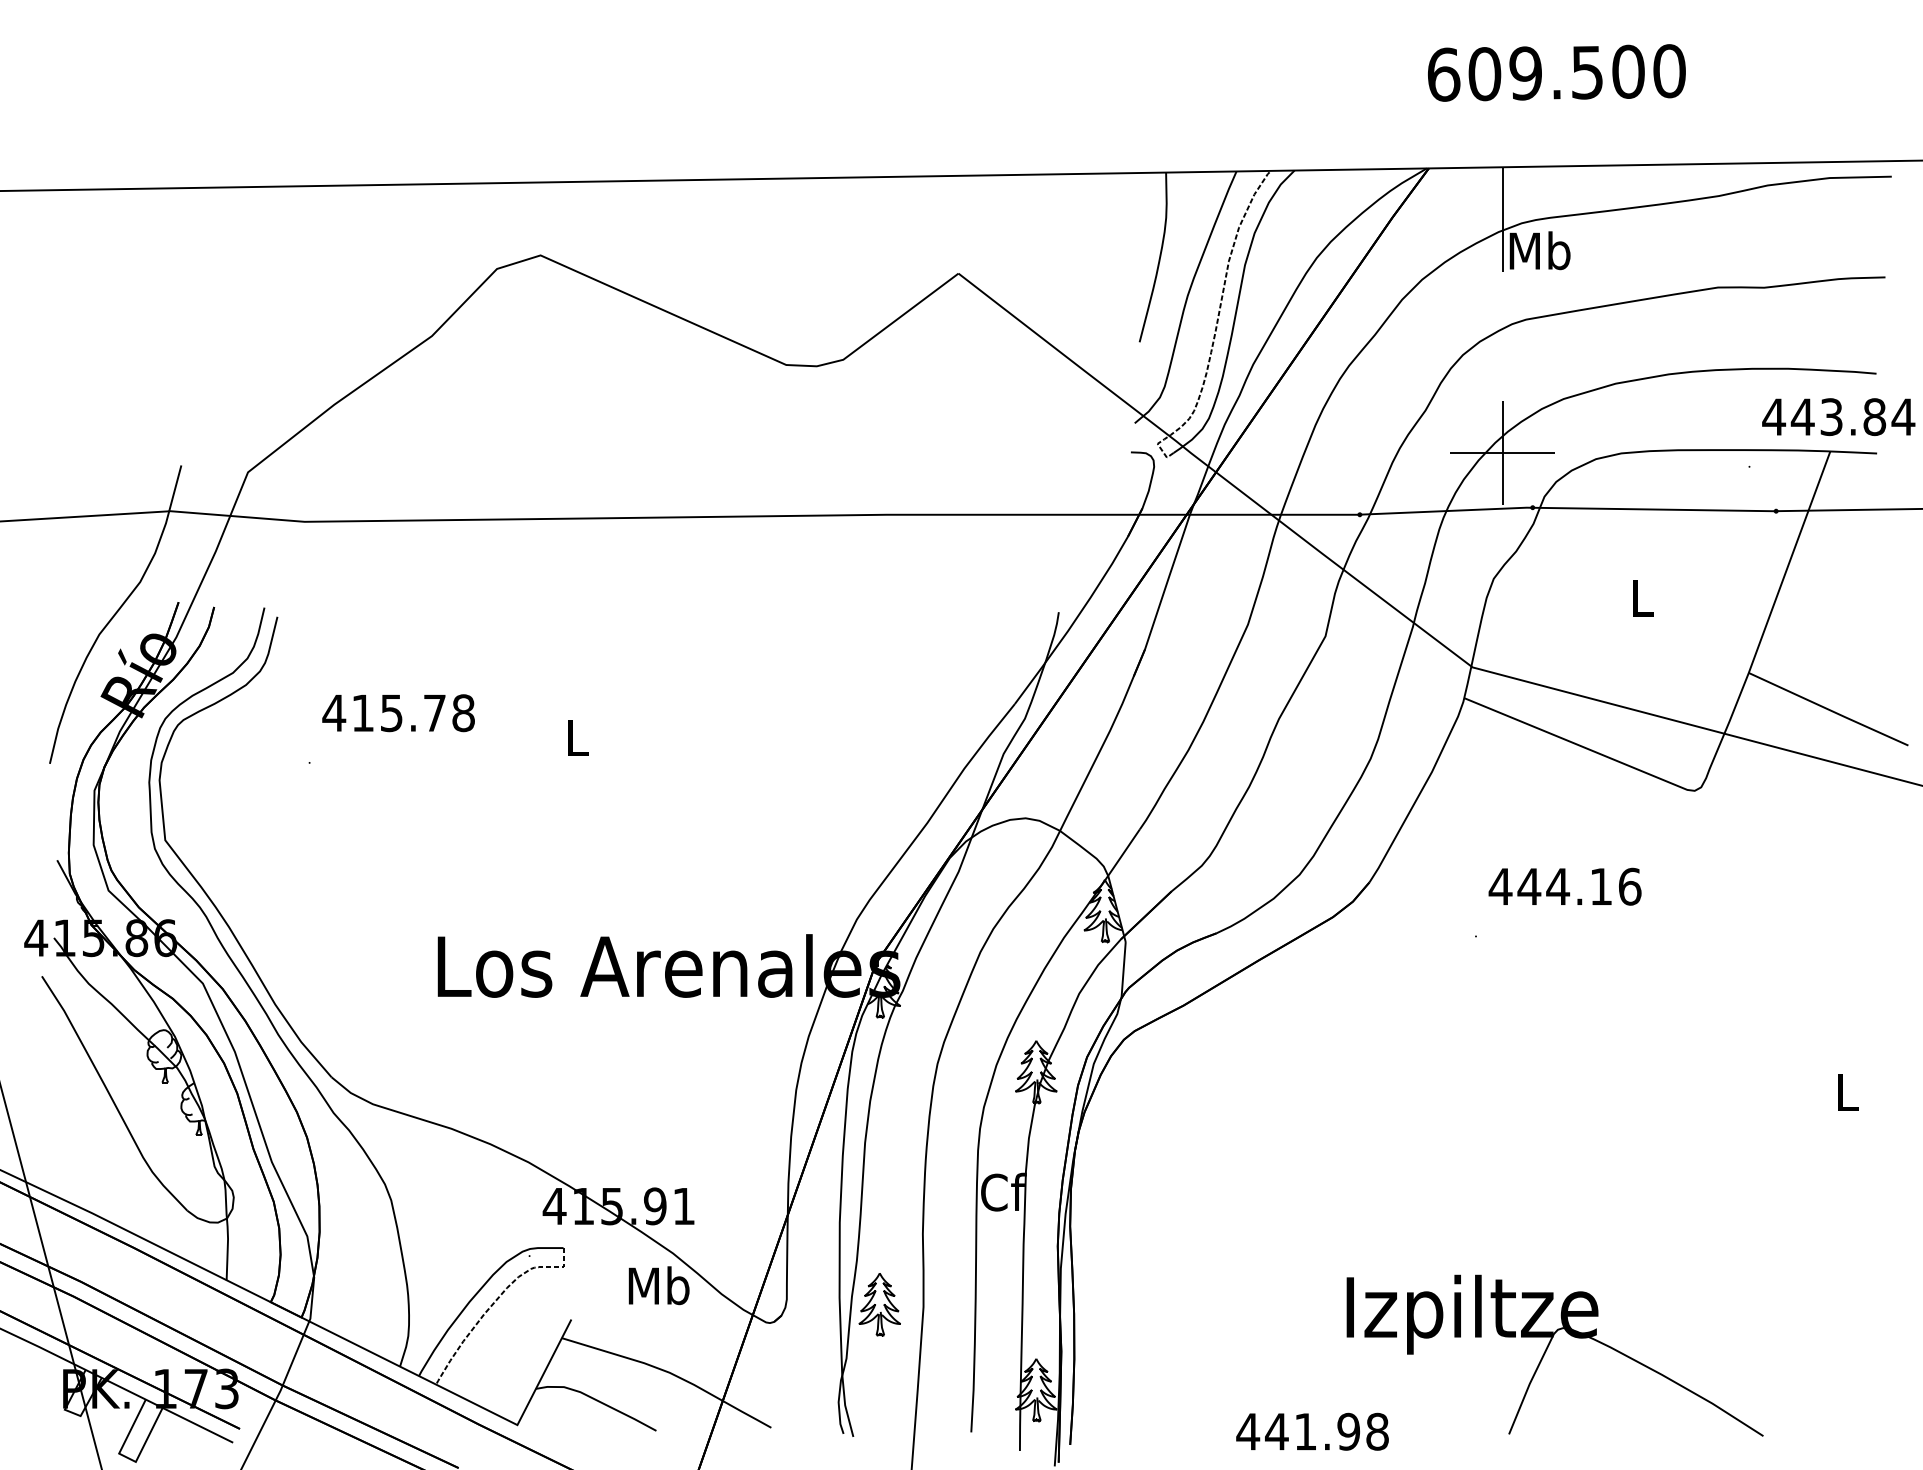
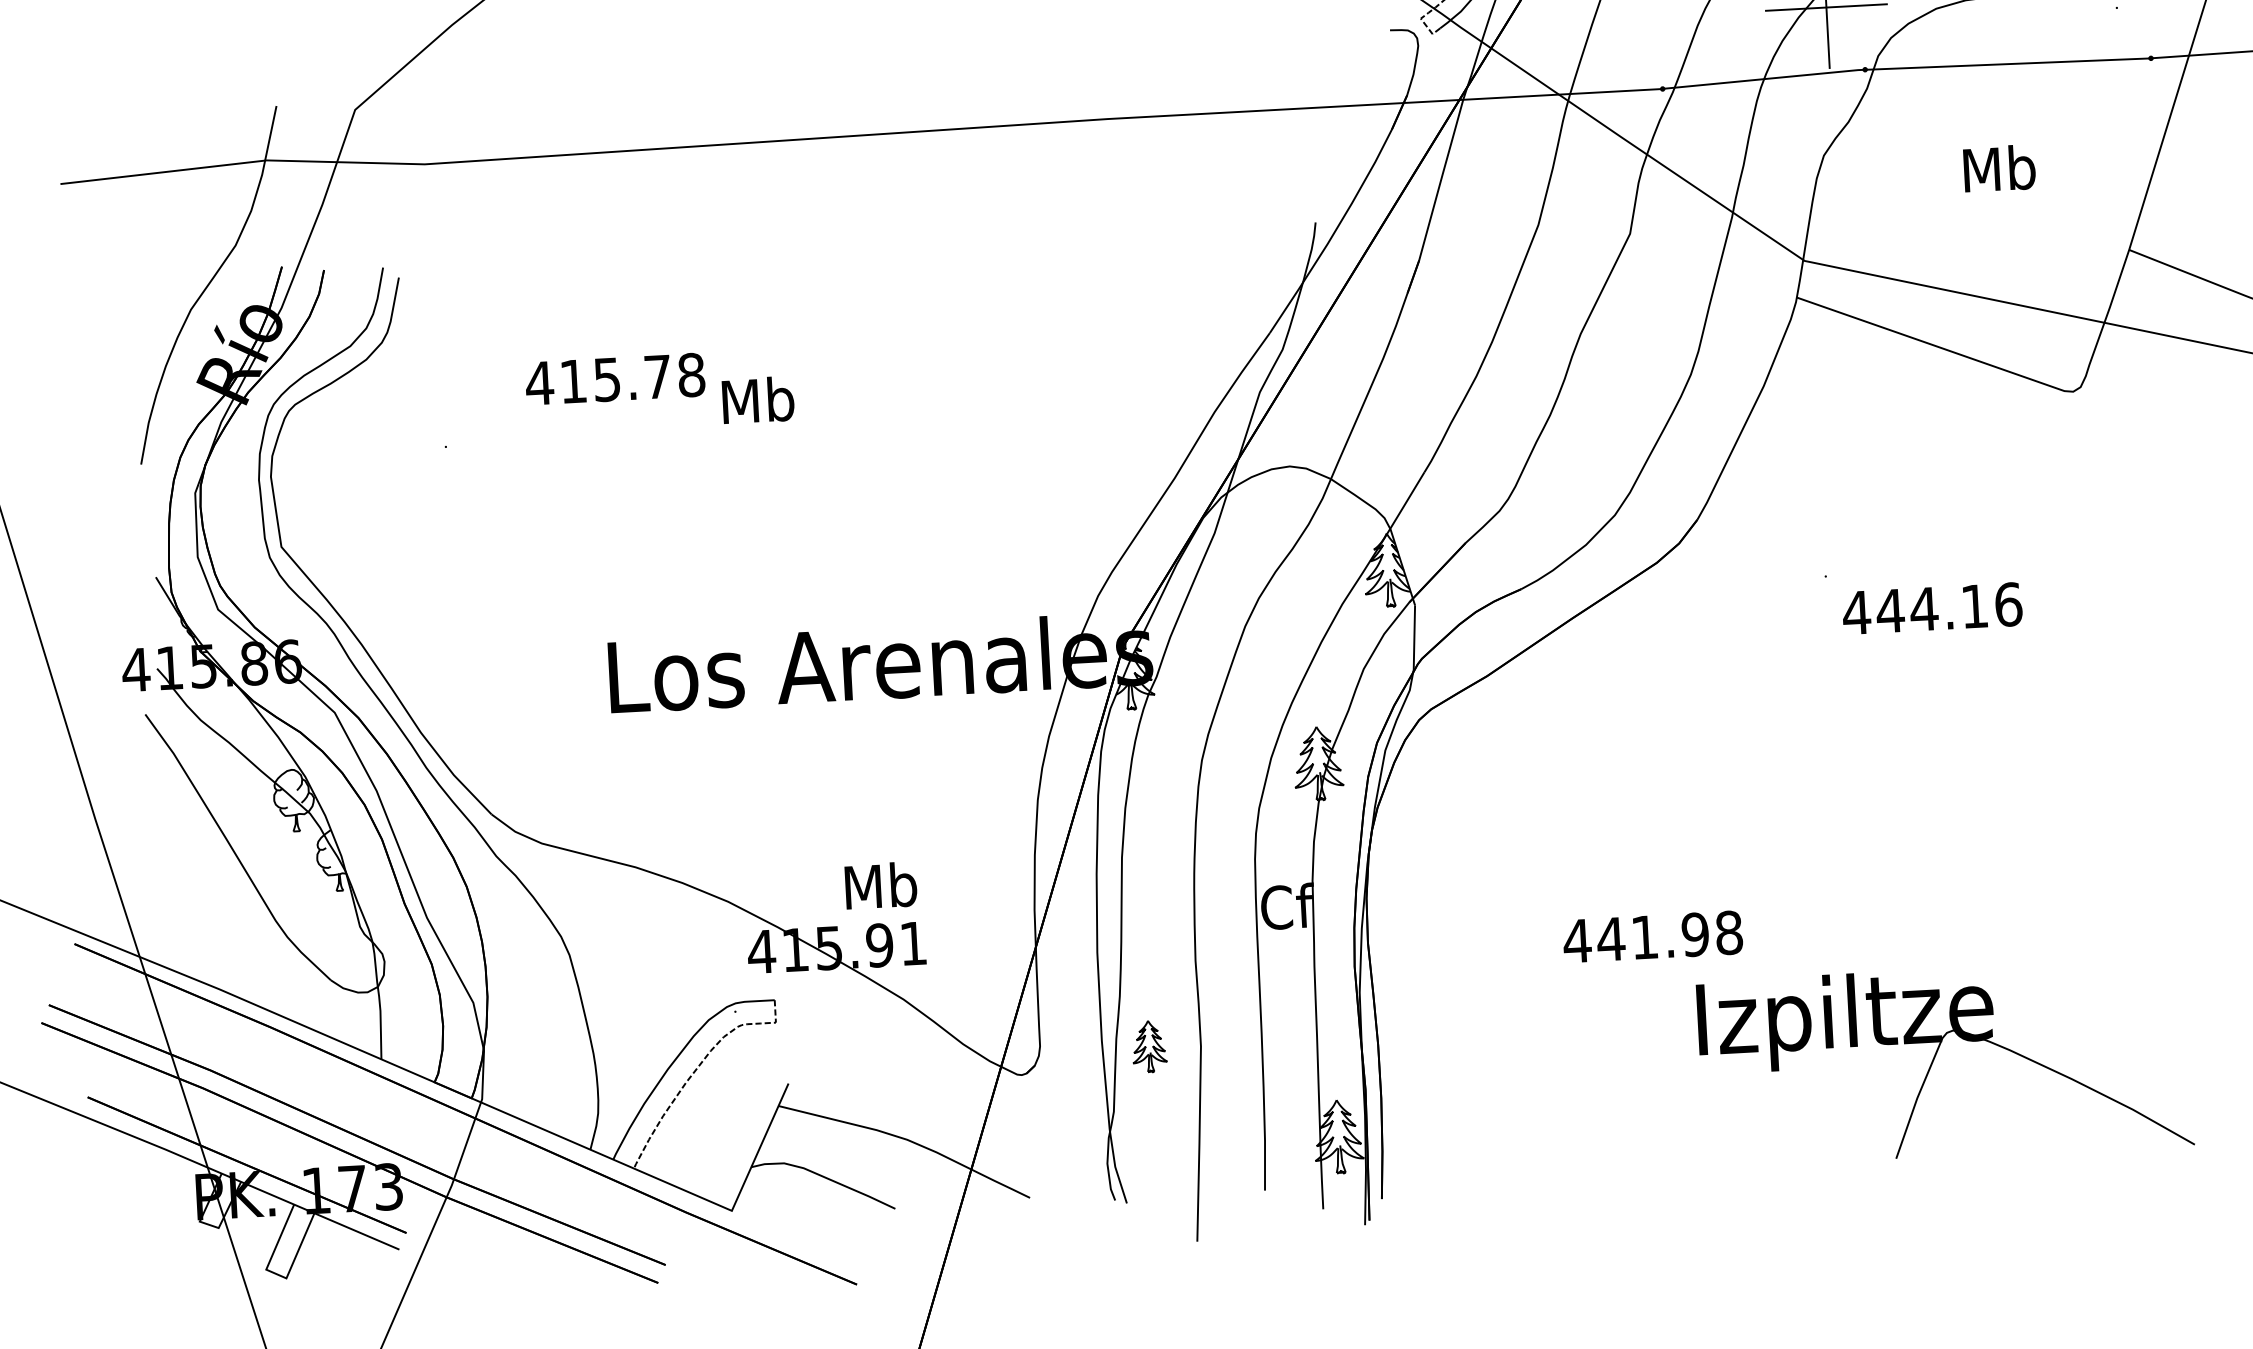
text: (1642, 597) -> (1999, 168), L -> Mb
text: (398, 713) -> (615, 379), moved
text: (576, 737) -> (757, 400), L -> Mb
text: (1564, 886) -> (1931, 608), moved
text: (658, 1285) -> (880, 885), moved
part: (879, 1304) -> (1149, 1046), size x0.7
text: (1312, 1431) -> (1652, 936), moved

